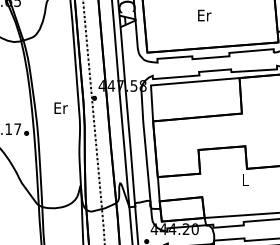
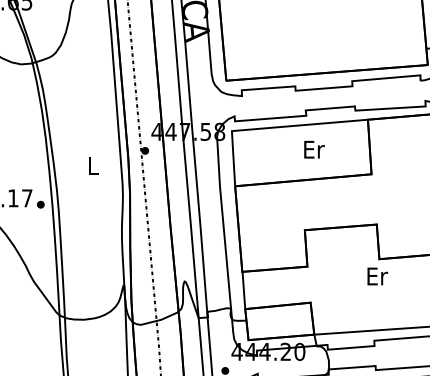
text: (204, 15) -> (314, 149), moved
text: (60, 107) -> (92, 164), Er -> L
text: (245, 179) -> (377, 275), L -> Er

